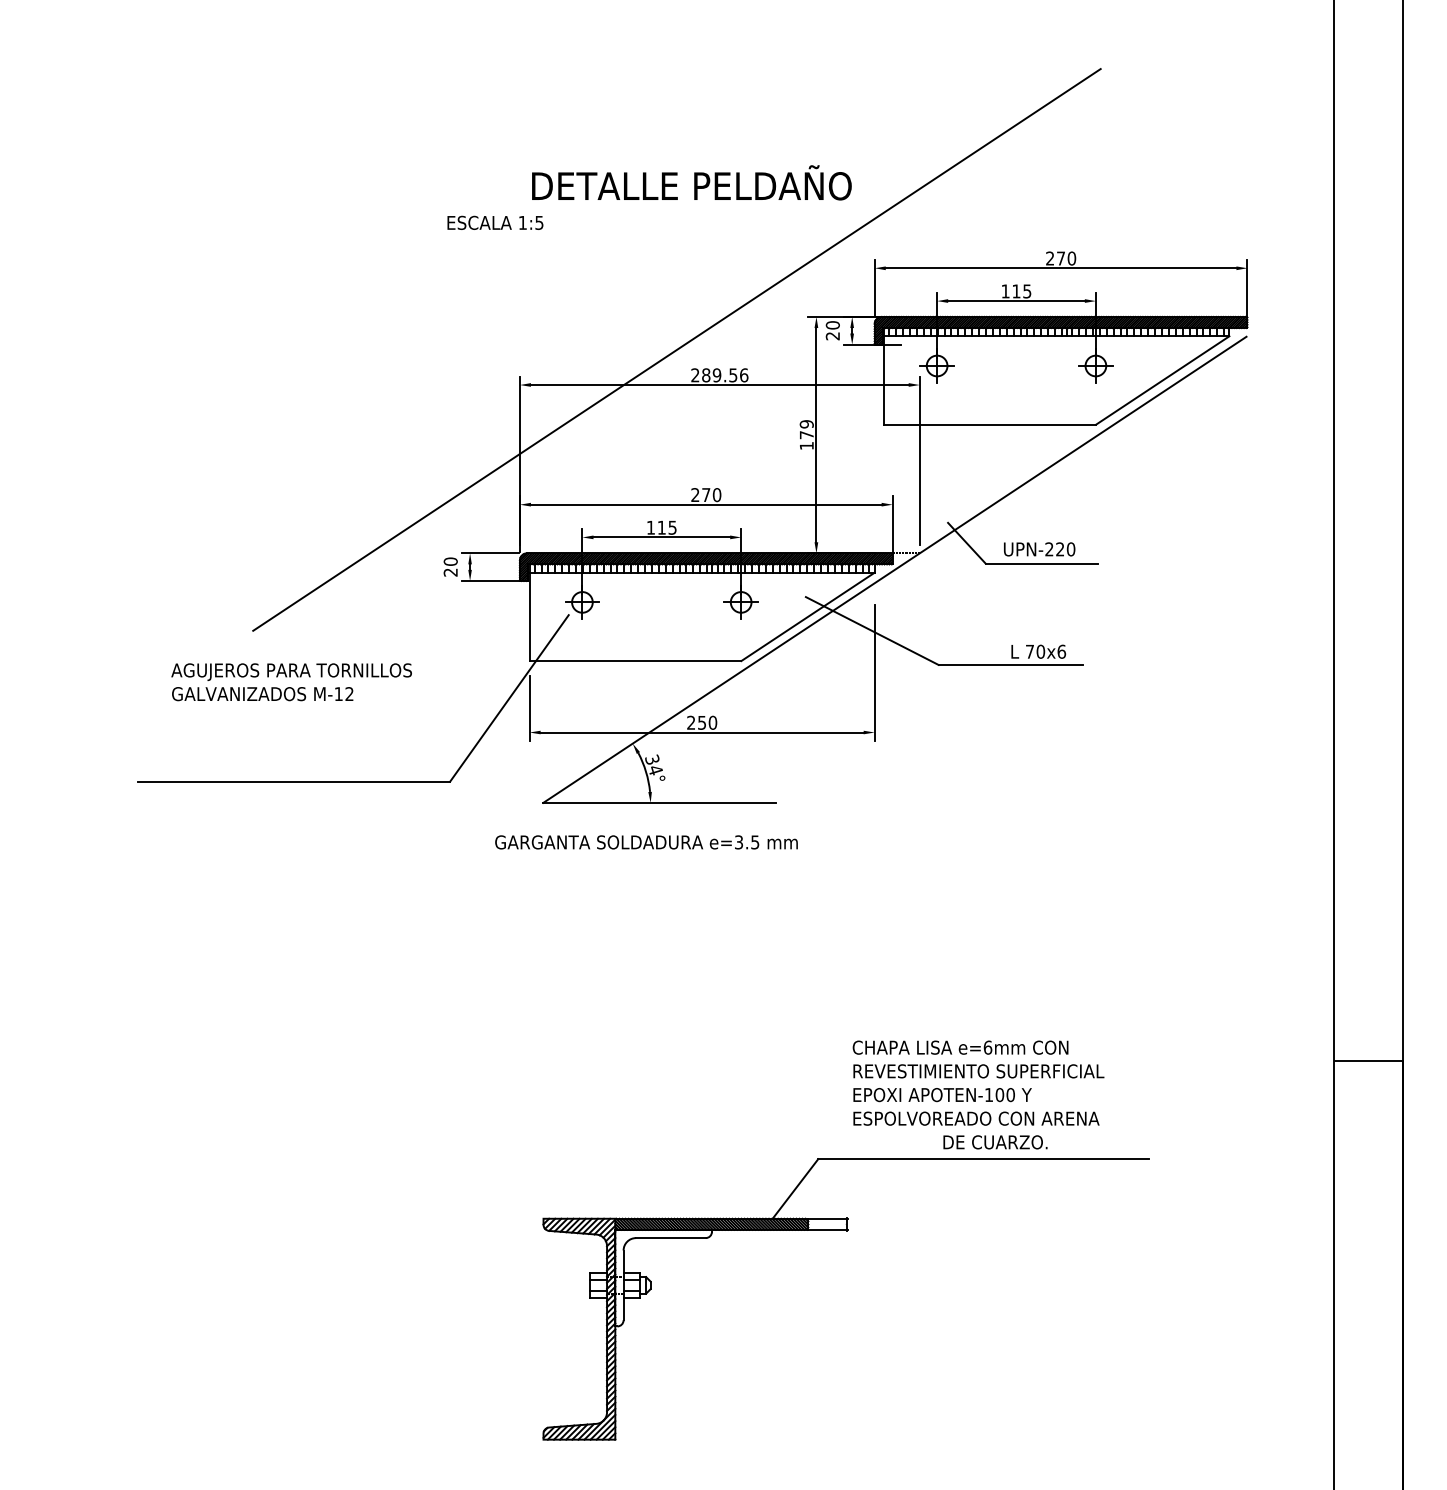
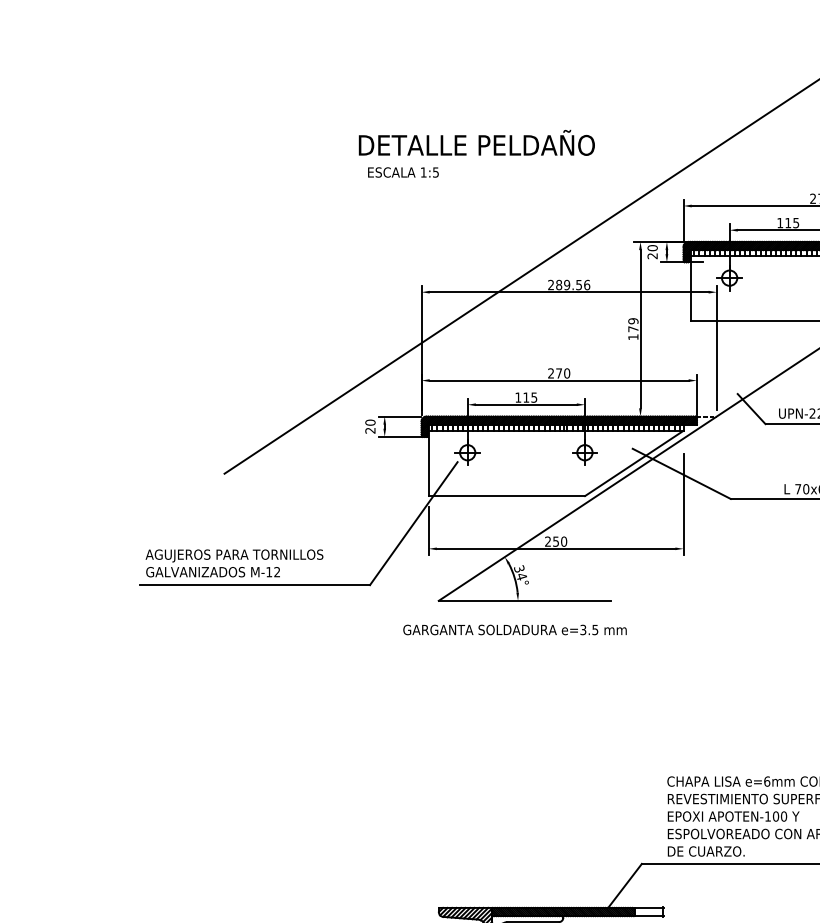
text: (691, 182) -> (476, 142), moved
text: (291, 682) -> (234, 563), moved
text: (995, 1142) -> (706, 851), moved

